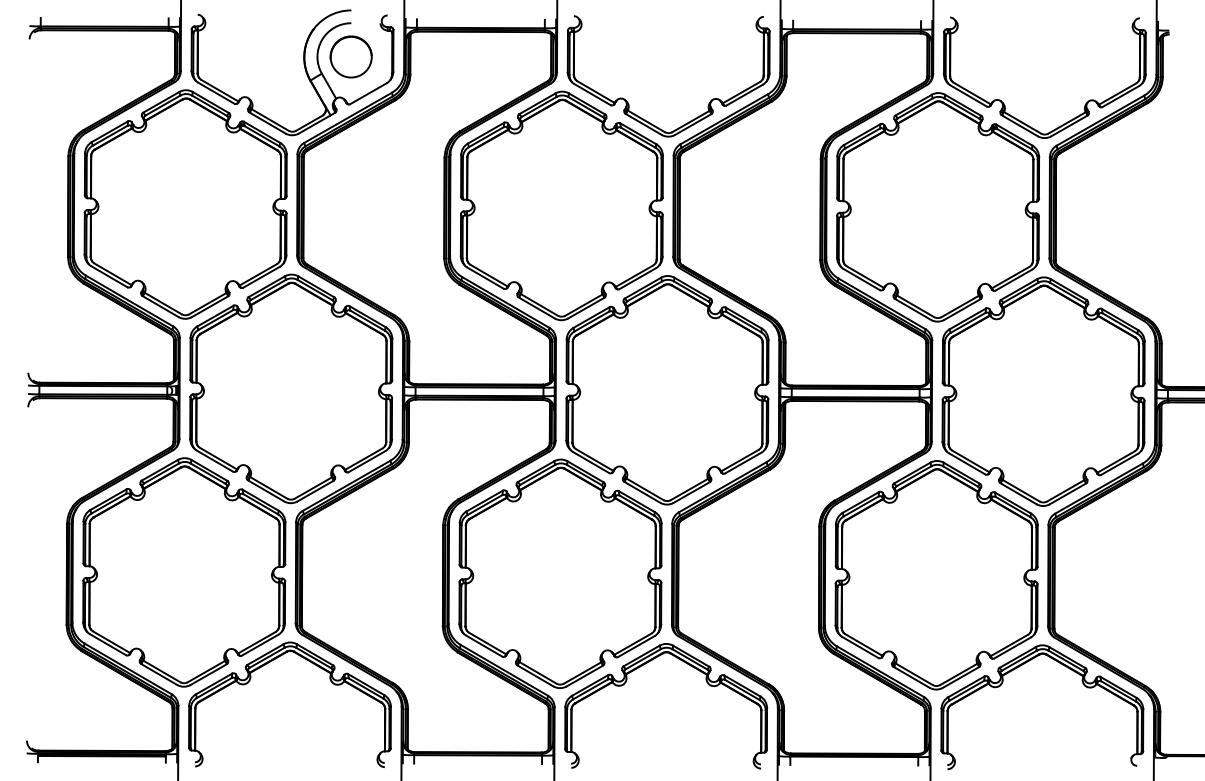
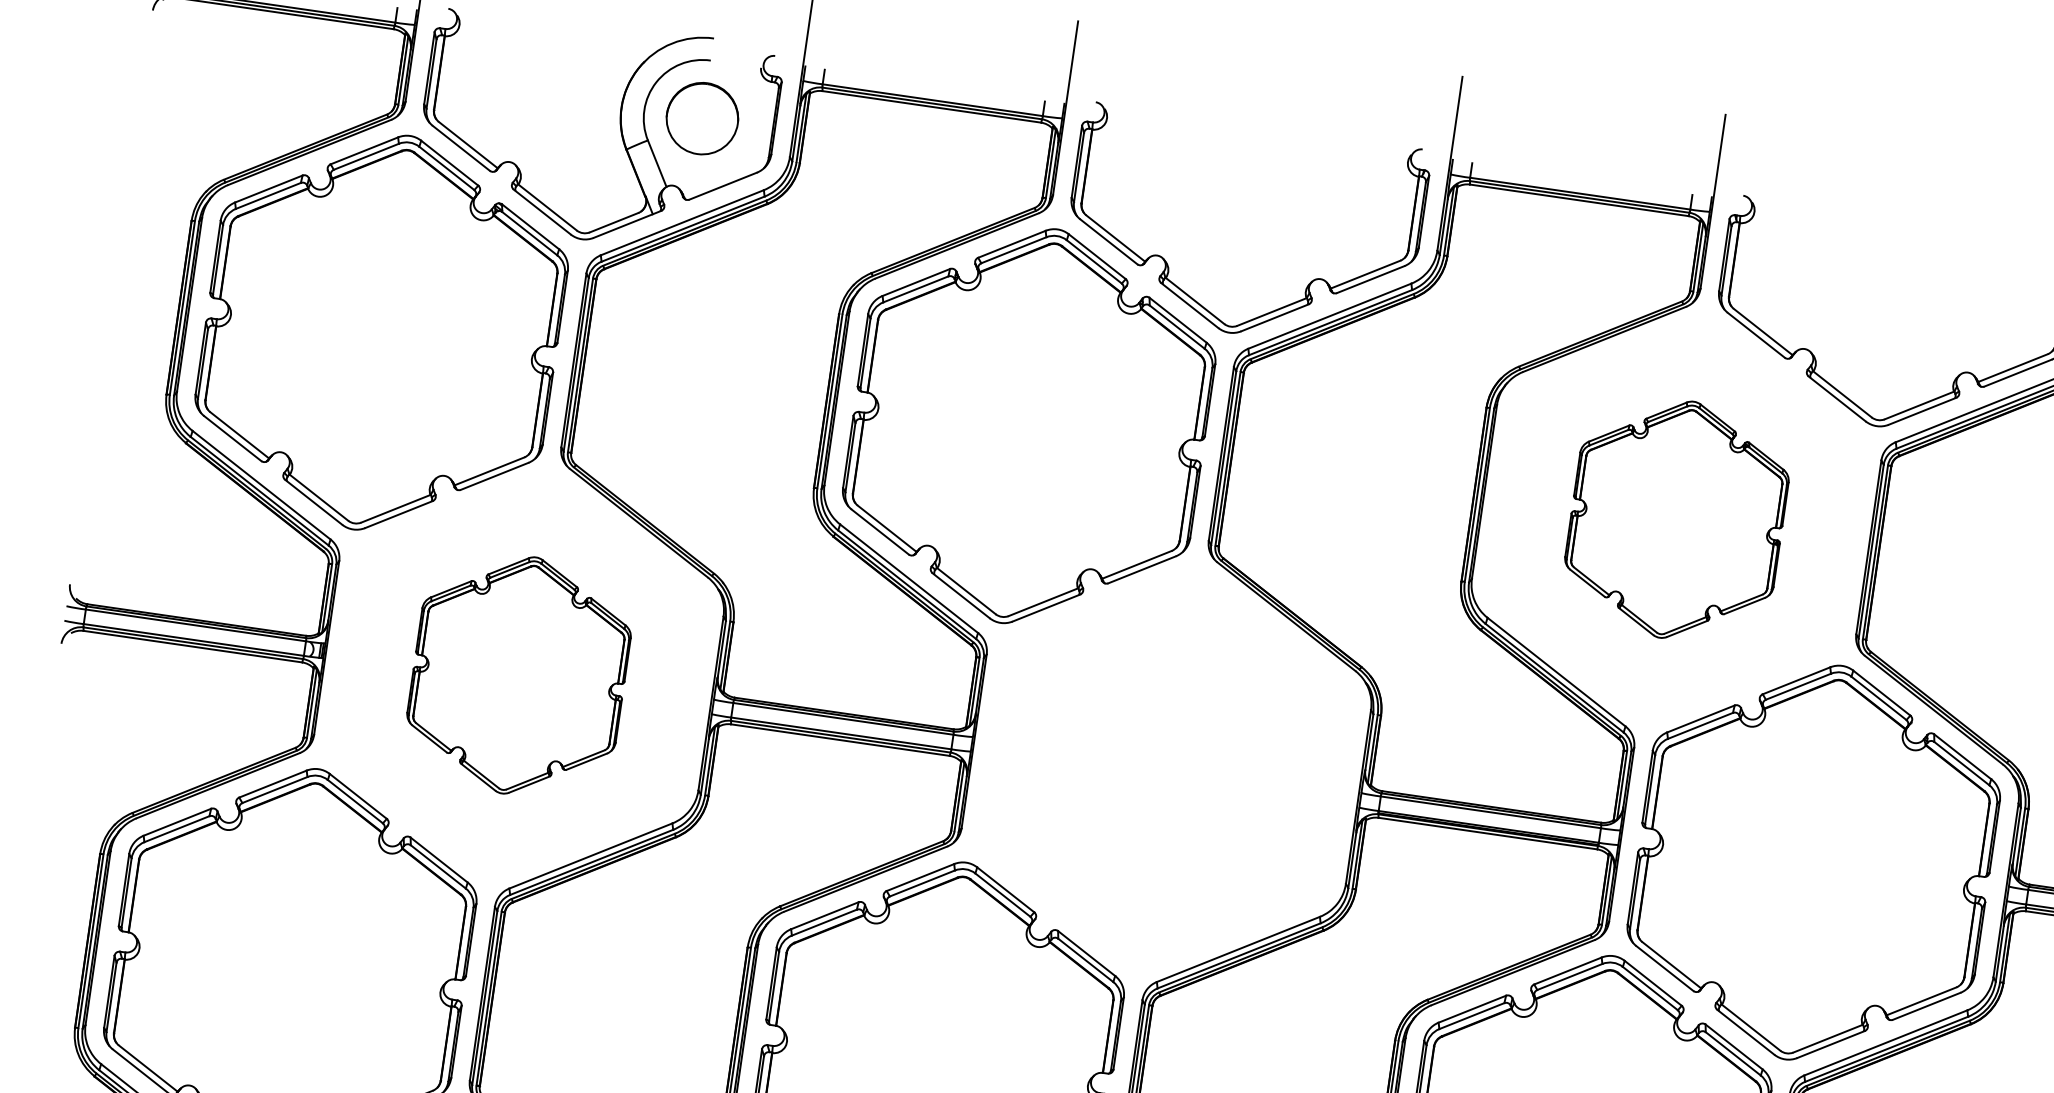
part: (938, 207) -> (1677, 519), size x0.6
part: (291, 388) -> (519, 675), size x0.6
part: (667, 390) -> (1166, 769), removed

